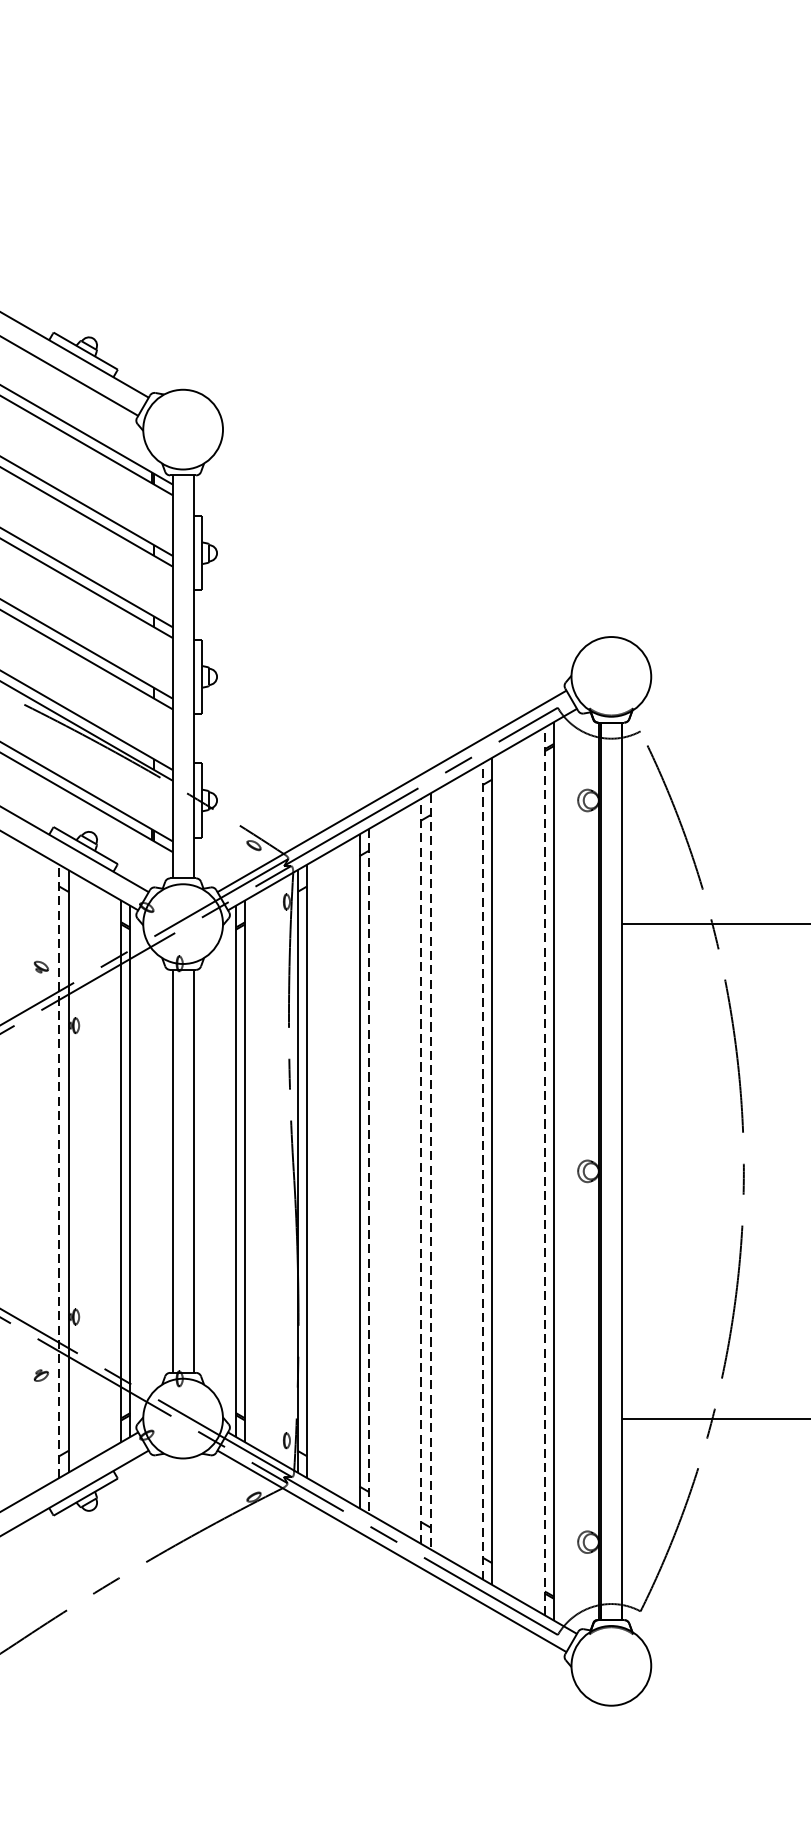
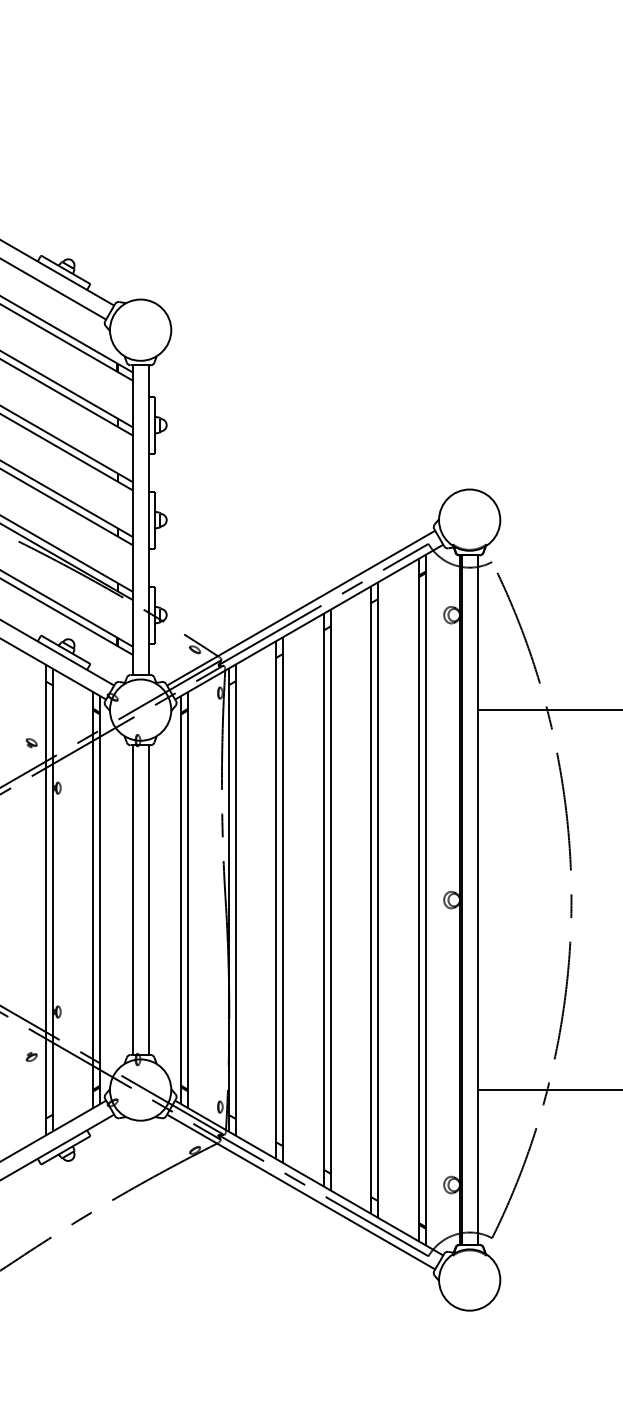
line: (421, 1170) -> (323, 899), dashed -> solid
line: (544, 1170) -> (418, 899), dashed -> solid
line: (59, 1171) -> (45, 900), dashed -> solid
line: (369, 1171) -> (283, 900), dashed -> solid
line: (430, 1171) -> (330, 900), dashed -> solid
line: (483, 1171) -> (371, 900), dashed -> solid

